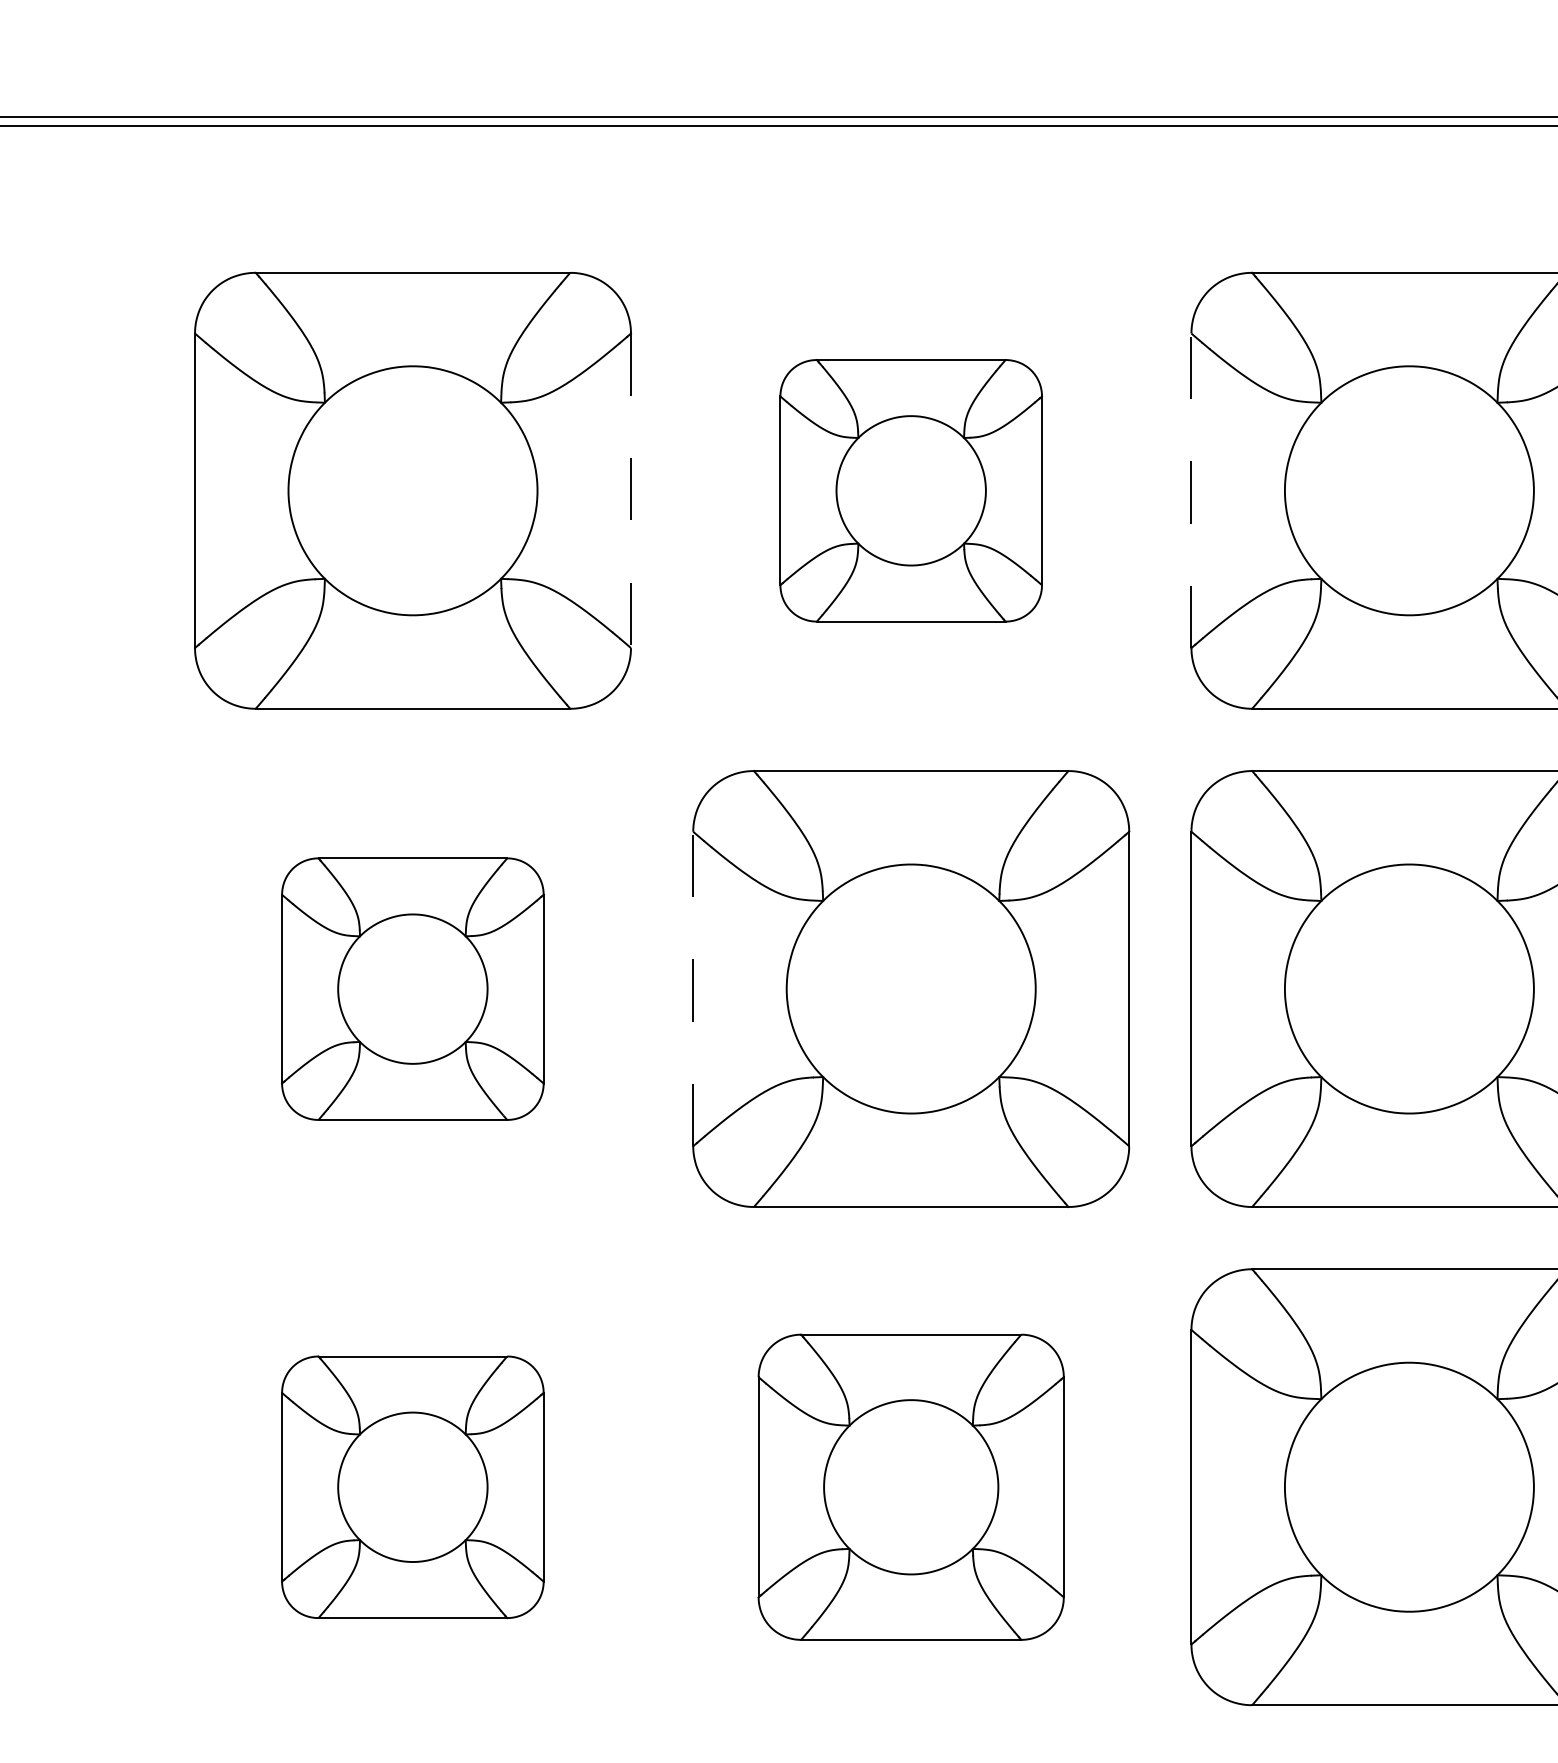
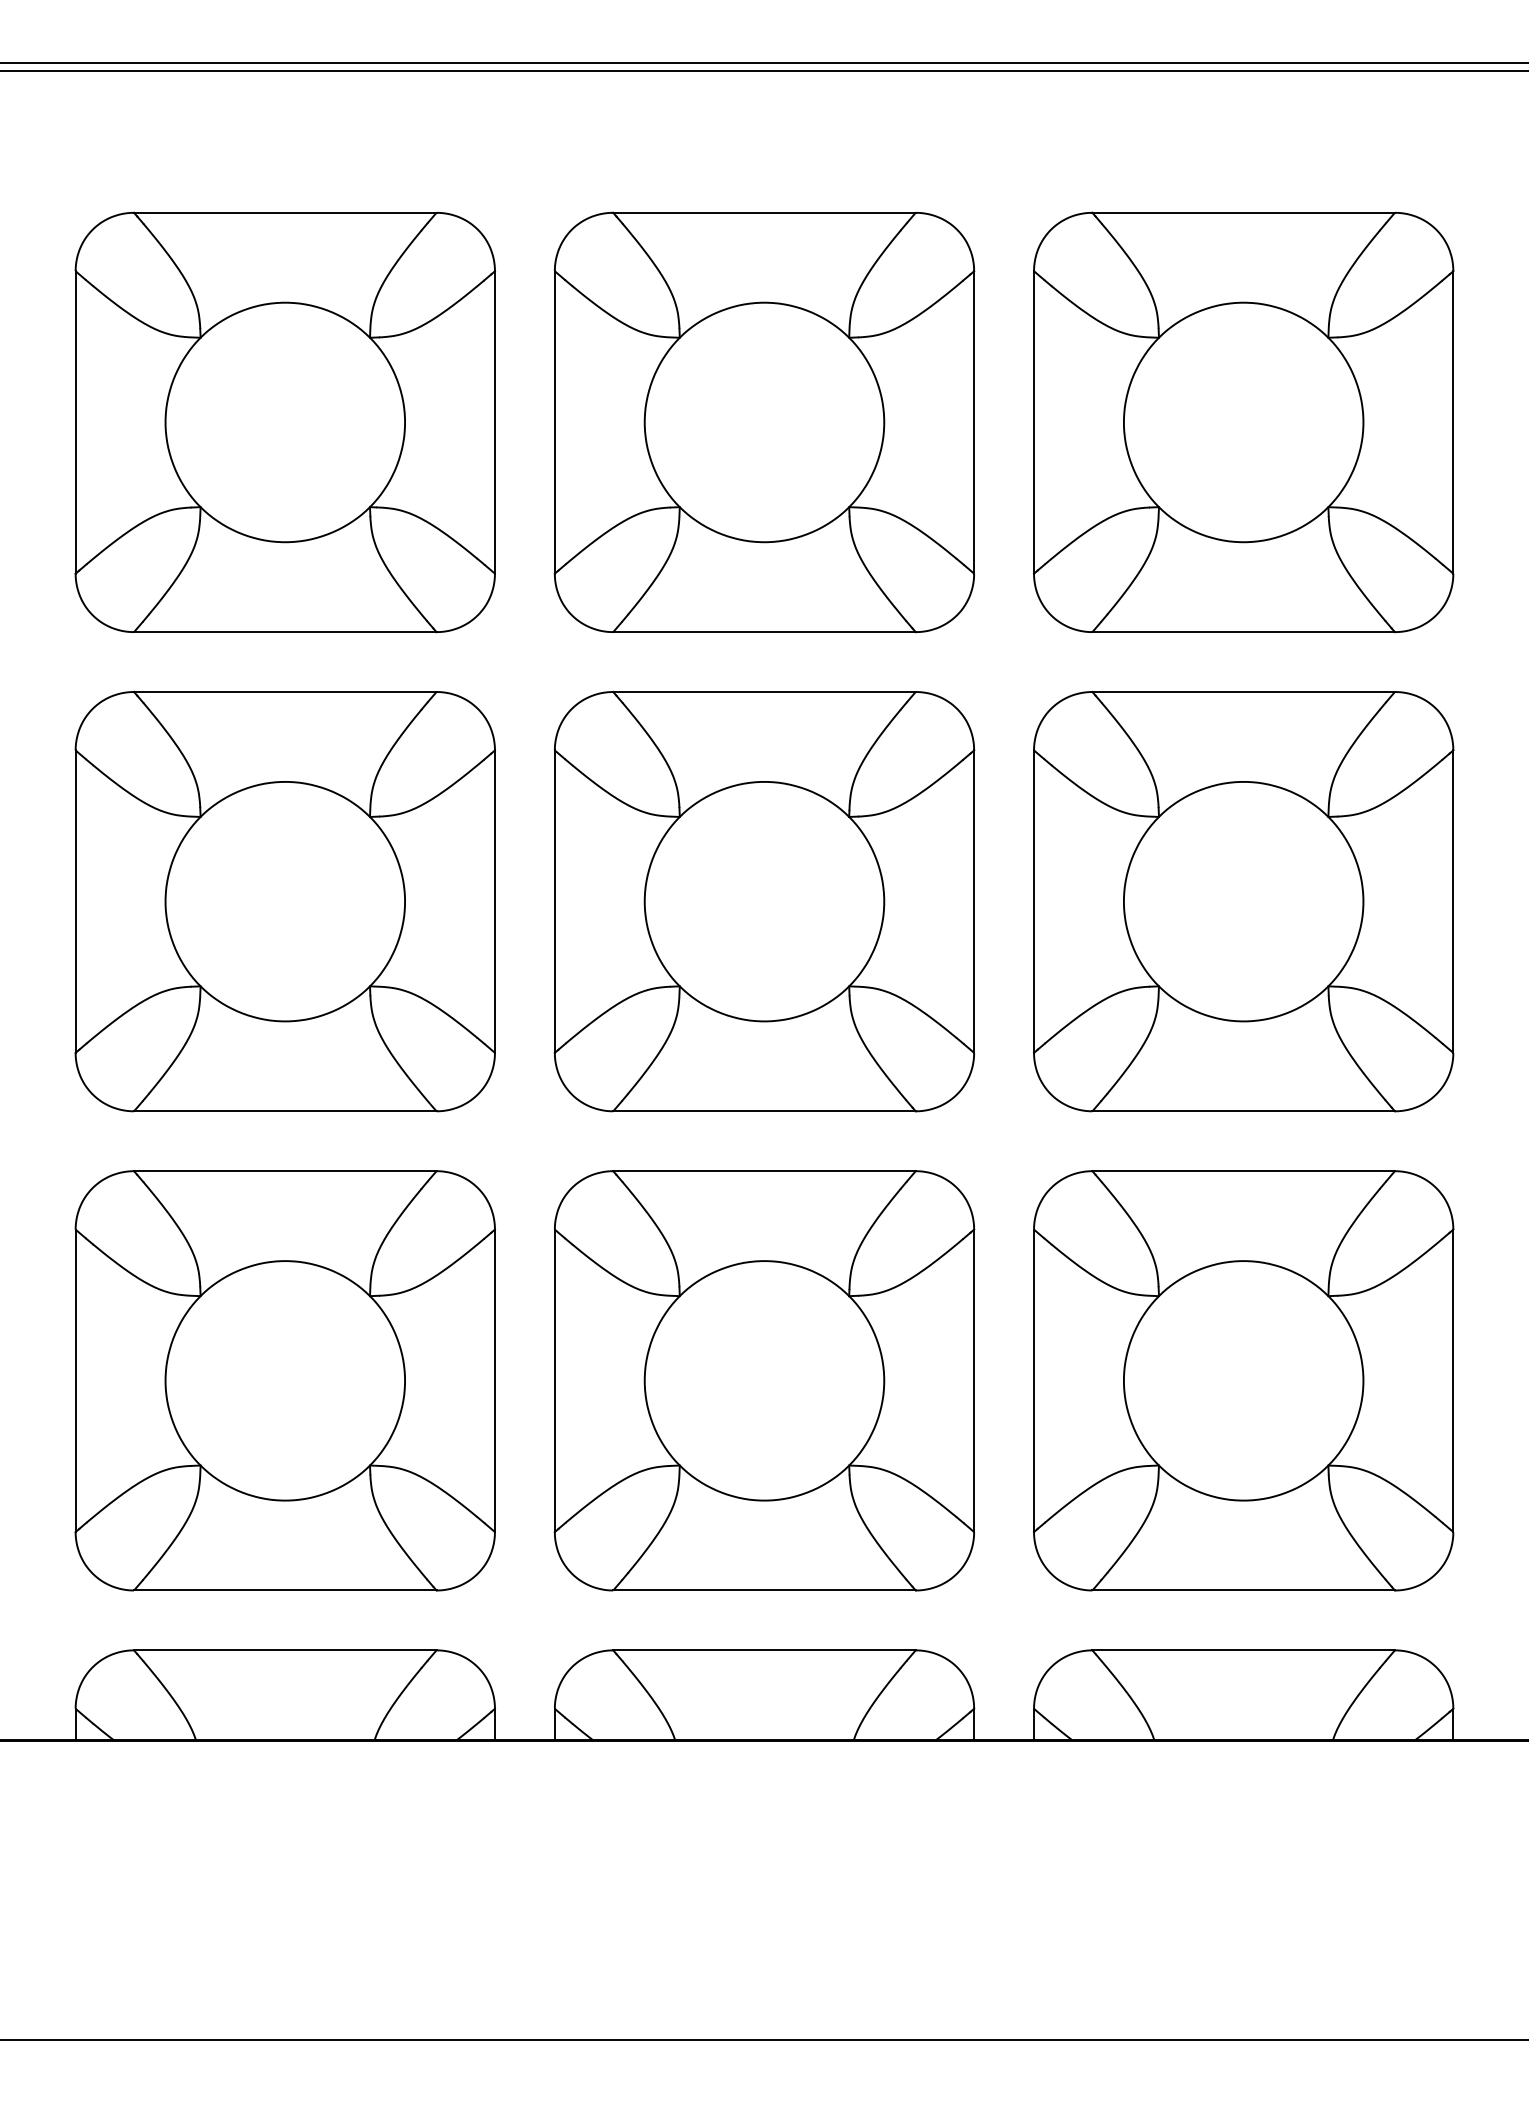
line: (1191, 489) -> (1034, 421), dashed -> solid
line: (630, 490) -> (494, 422), dashed -> solid
part: (911, 490) -> (764, 422), size x1.67
part: (412, 988) -> (284, 901), size x1.67
line: (692, 988) -> (554, 901), dashed -> solid
part: (412, 1486) -> (284, 1380), size x1.67
part: (911, 1486) -> (764, 1380), size x1.43

